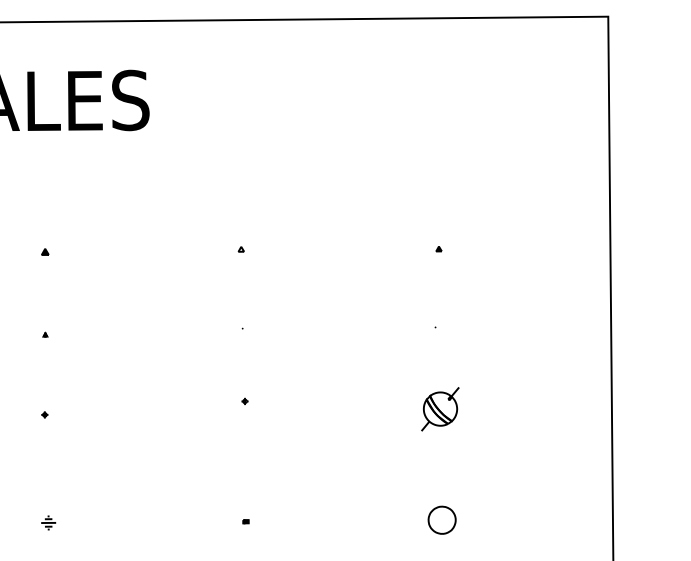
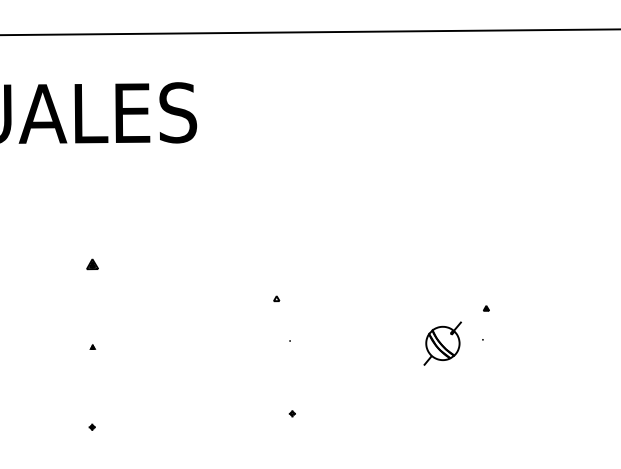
part: (240, 249) -> (275, 298), moved
part: (438, 249) -> (485, 308), moved
part: (45, 251) -> (92, 263), size x1.6
part: (440, 409) -> (442, 343), moved

